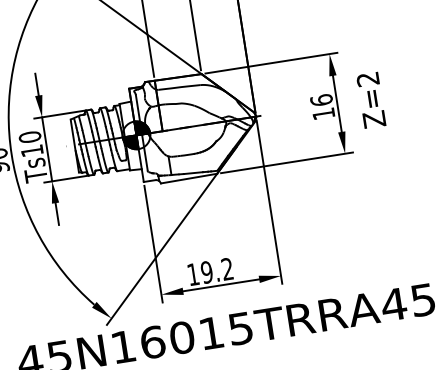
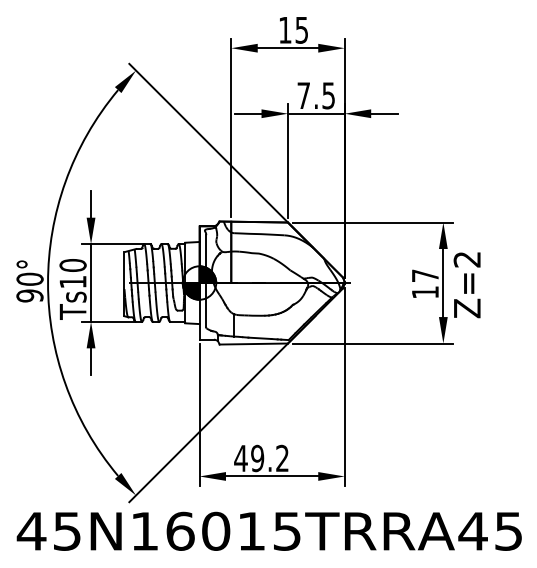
text: (321, 100) -> (425, 275), 16 -> 17
text: (370, 100) -> (466, 285), moved
text: (192, 274) -> (240, 458), 19.2 -> 49.2

